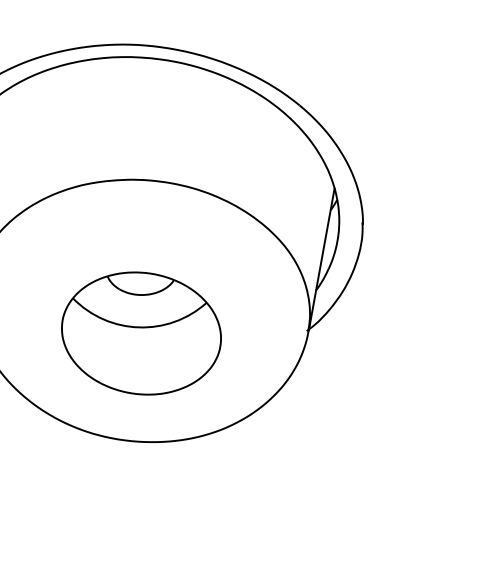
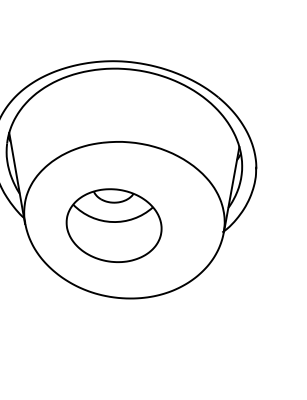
part: (140, 333) -> (113, 225), moved

